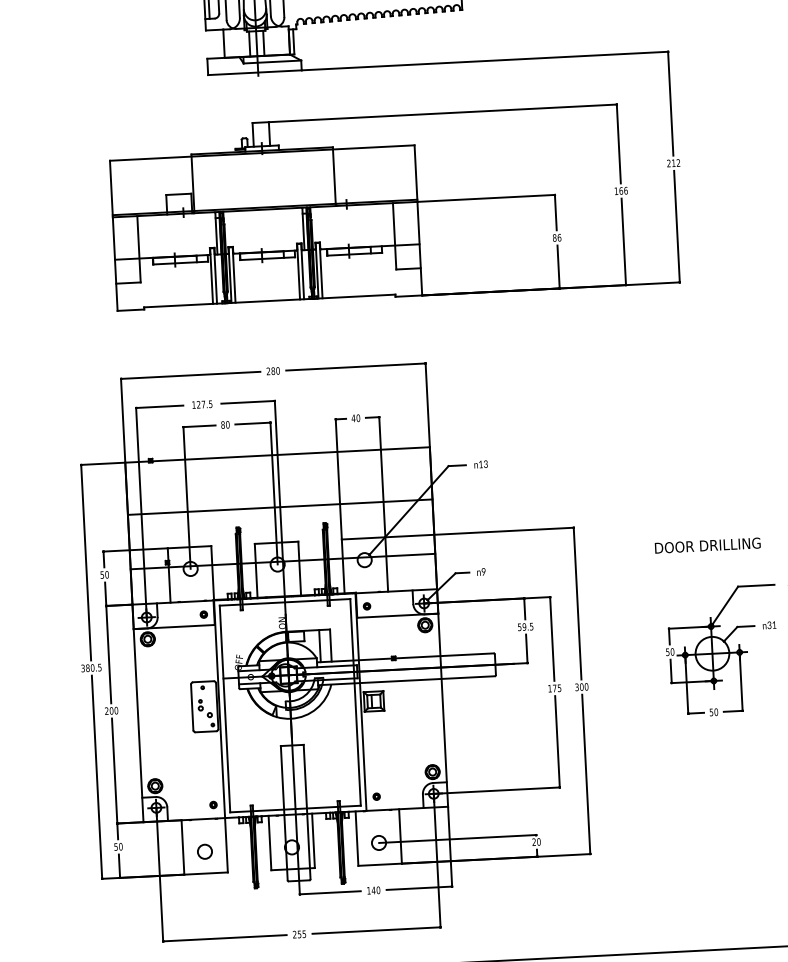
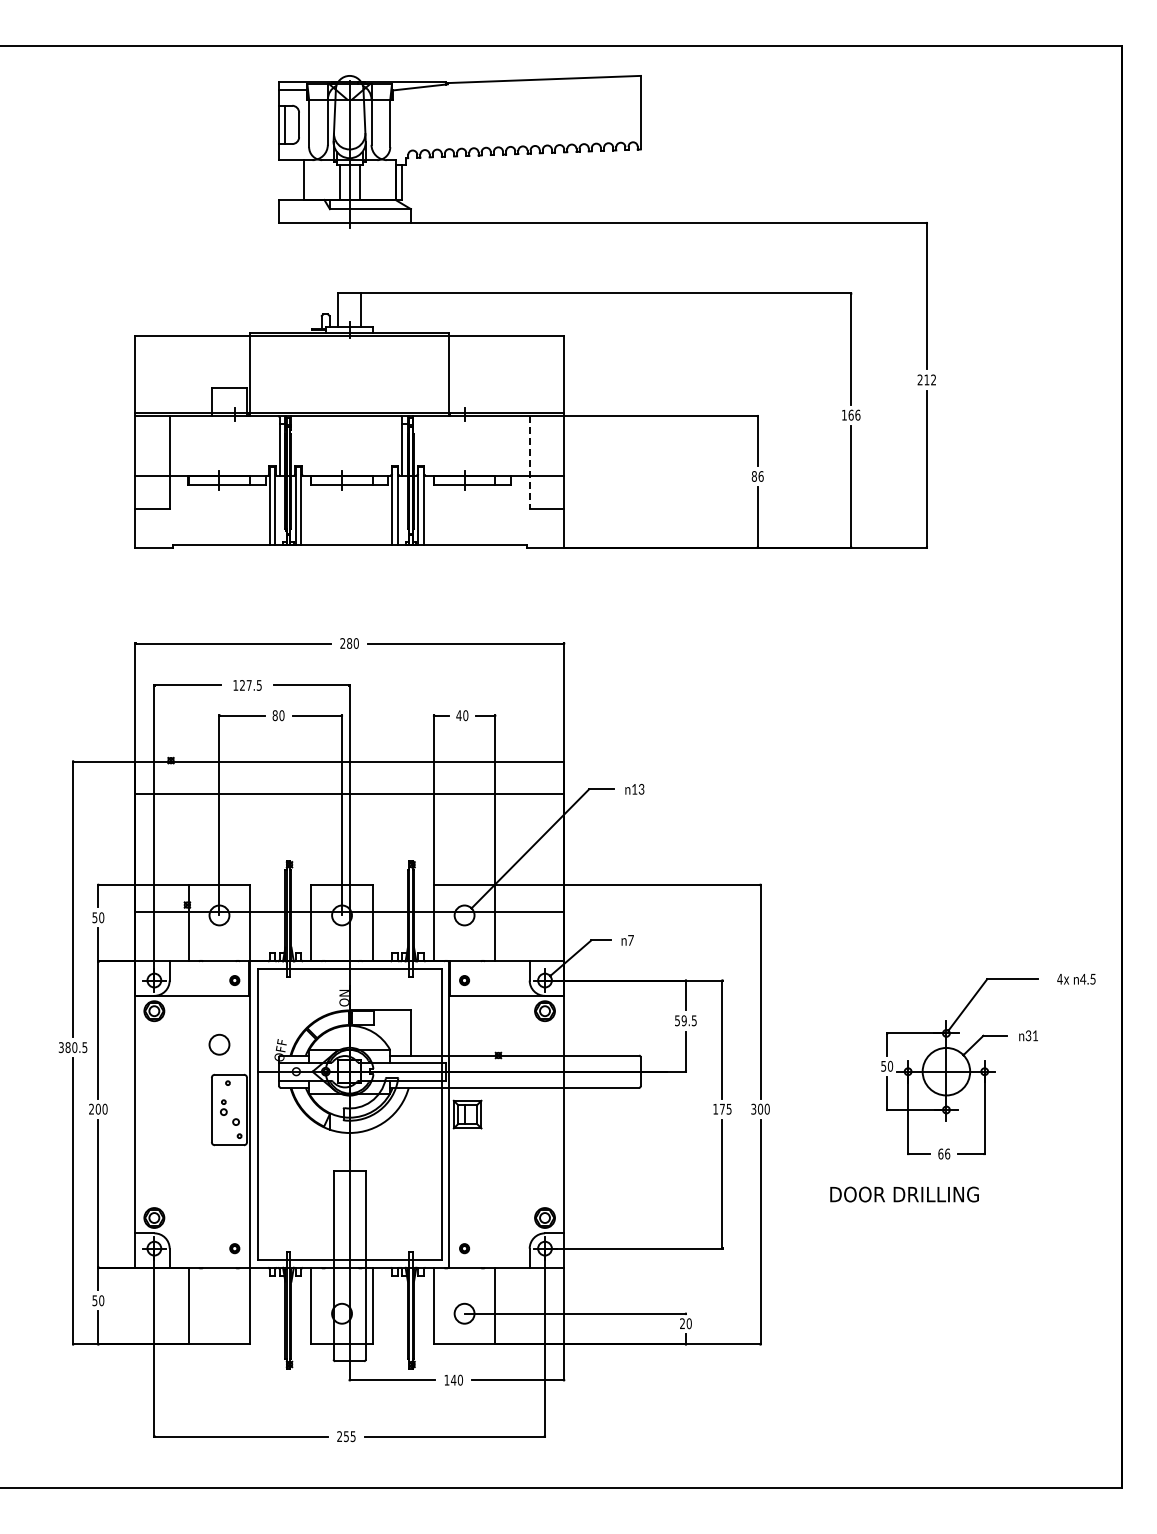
line: (394, 236) -> (529, 462), solid -> dashed
line: (280, 507) -> (349, 794), moved
text: (707, 545) -> (904, 1194), moved
text: (483, 571) -> (630, 940), 9 -> 7
line: (319, 645) -> (395, 1032), removed
text: (714, 711) -> (944, 1153), 50 -> 66
circle: (204, 851) -> (219, 1044), moved

